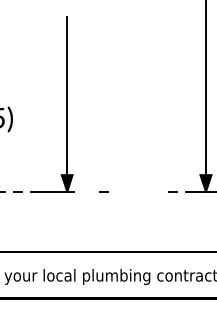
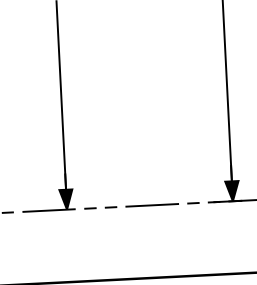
line: (86, 191) -> (89, 208), added
line: (138, 191) -> (152, 205), added

